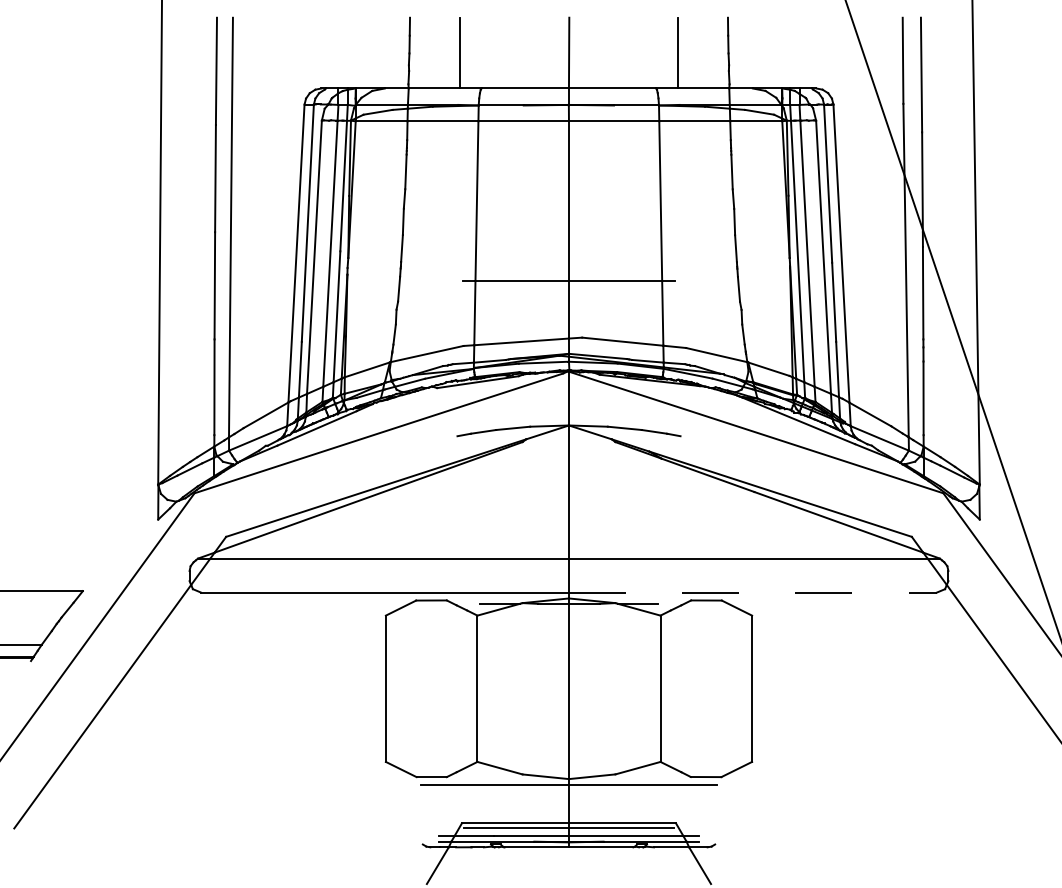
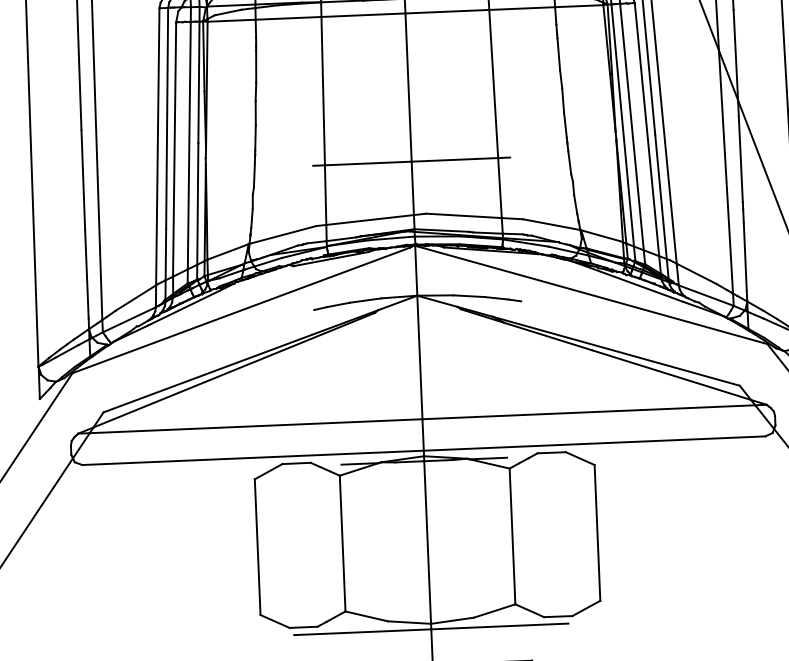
line: (753, 592) -> (595, 443), dashed -> solid

